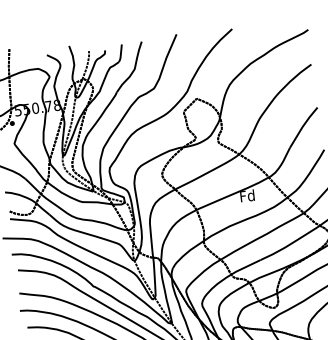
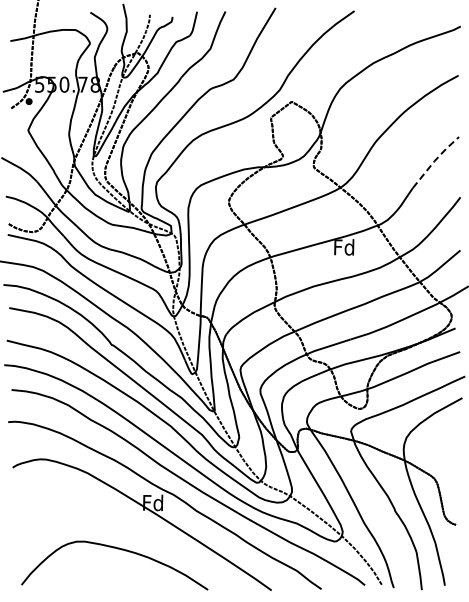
line: (303, 126) -> (435, 160), solid -> dashed

